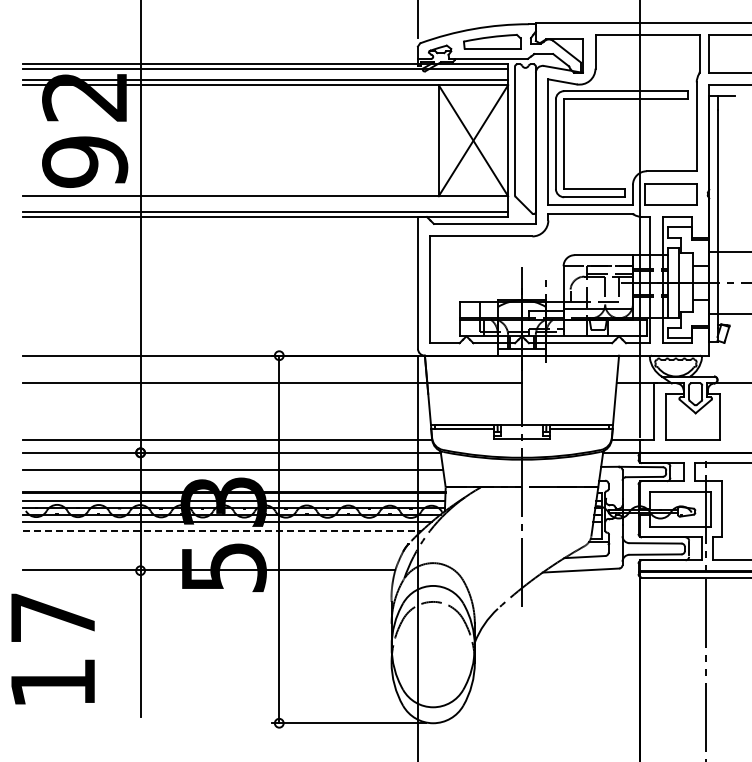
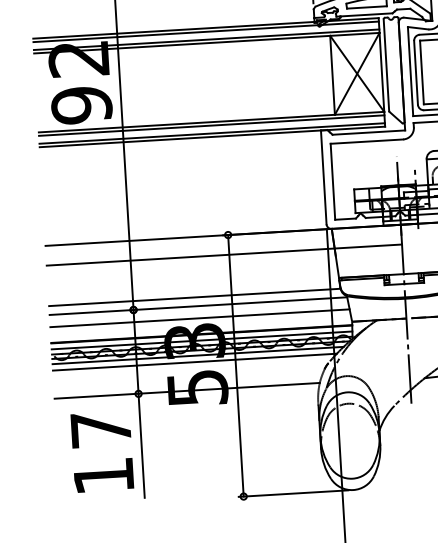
line: (265, 201) -> (211, 125), added
line: (222, 530) -> (195, 361), dashed -> solid
text: (52, 648) -> (101, 451), moved

